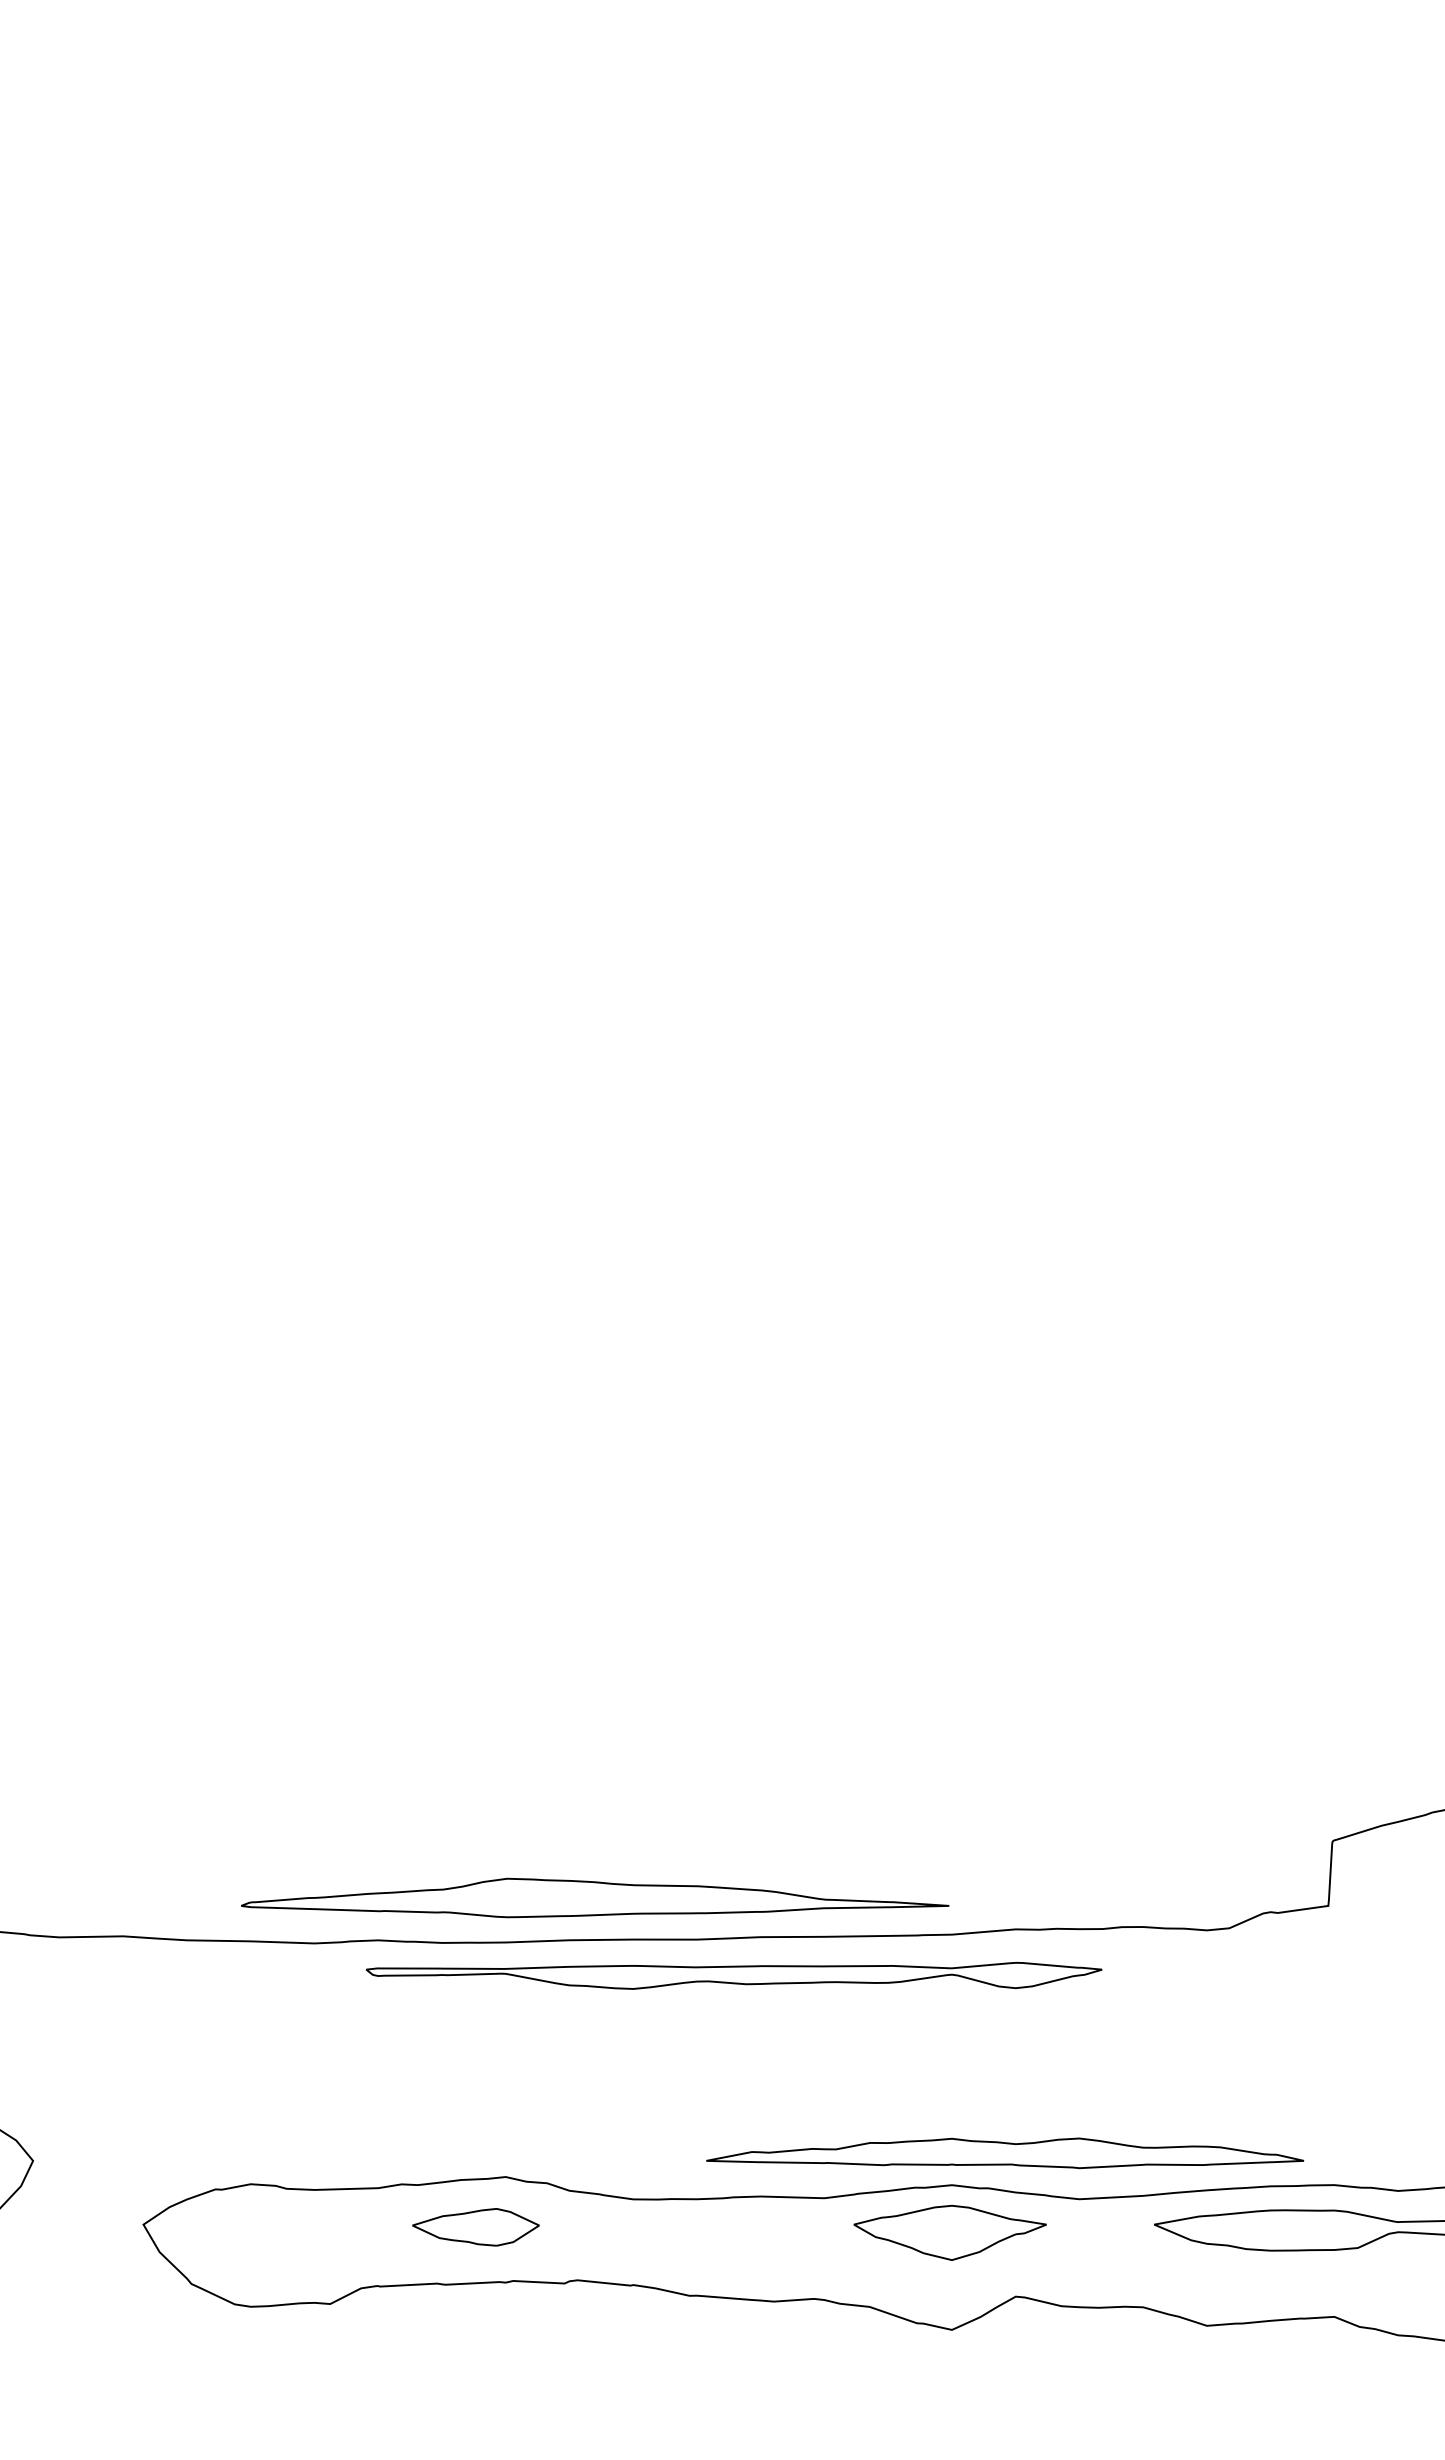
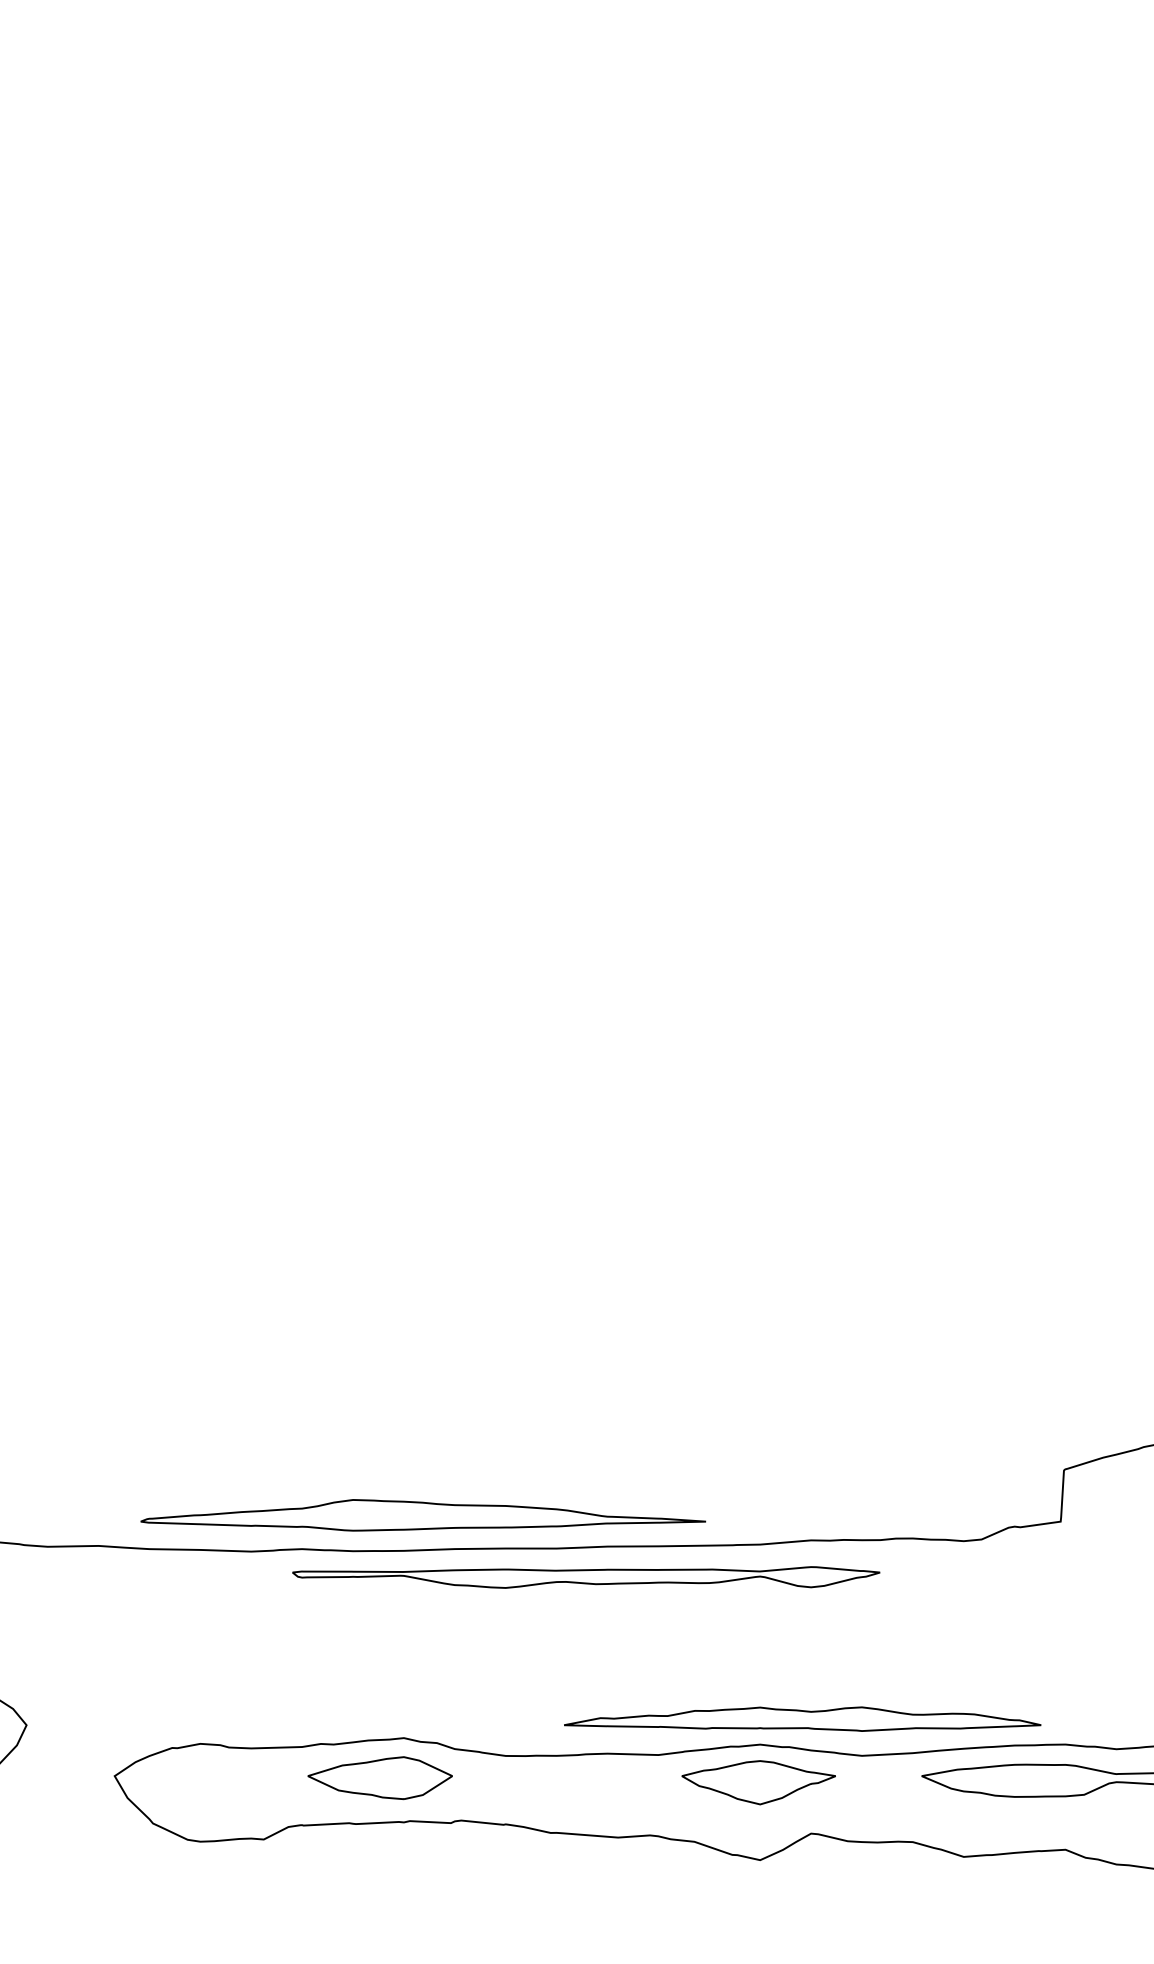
part: (595, 1898) -> (423, 1515), moved
part: (475, 2227) -> (379, 1778), size x1.43

